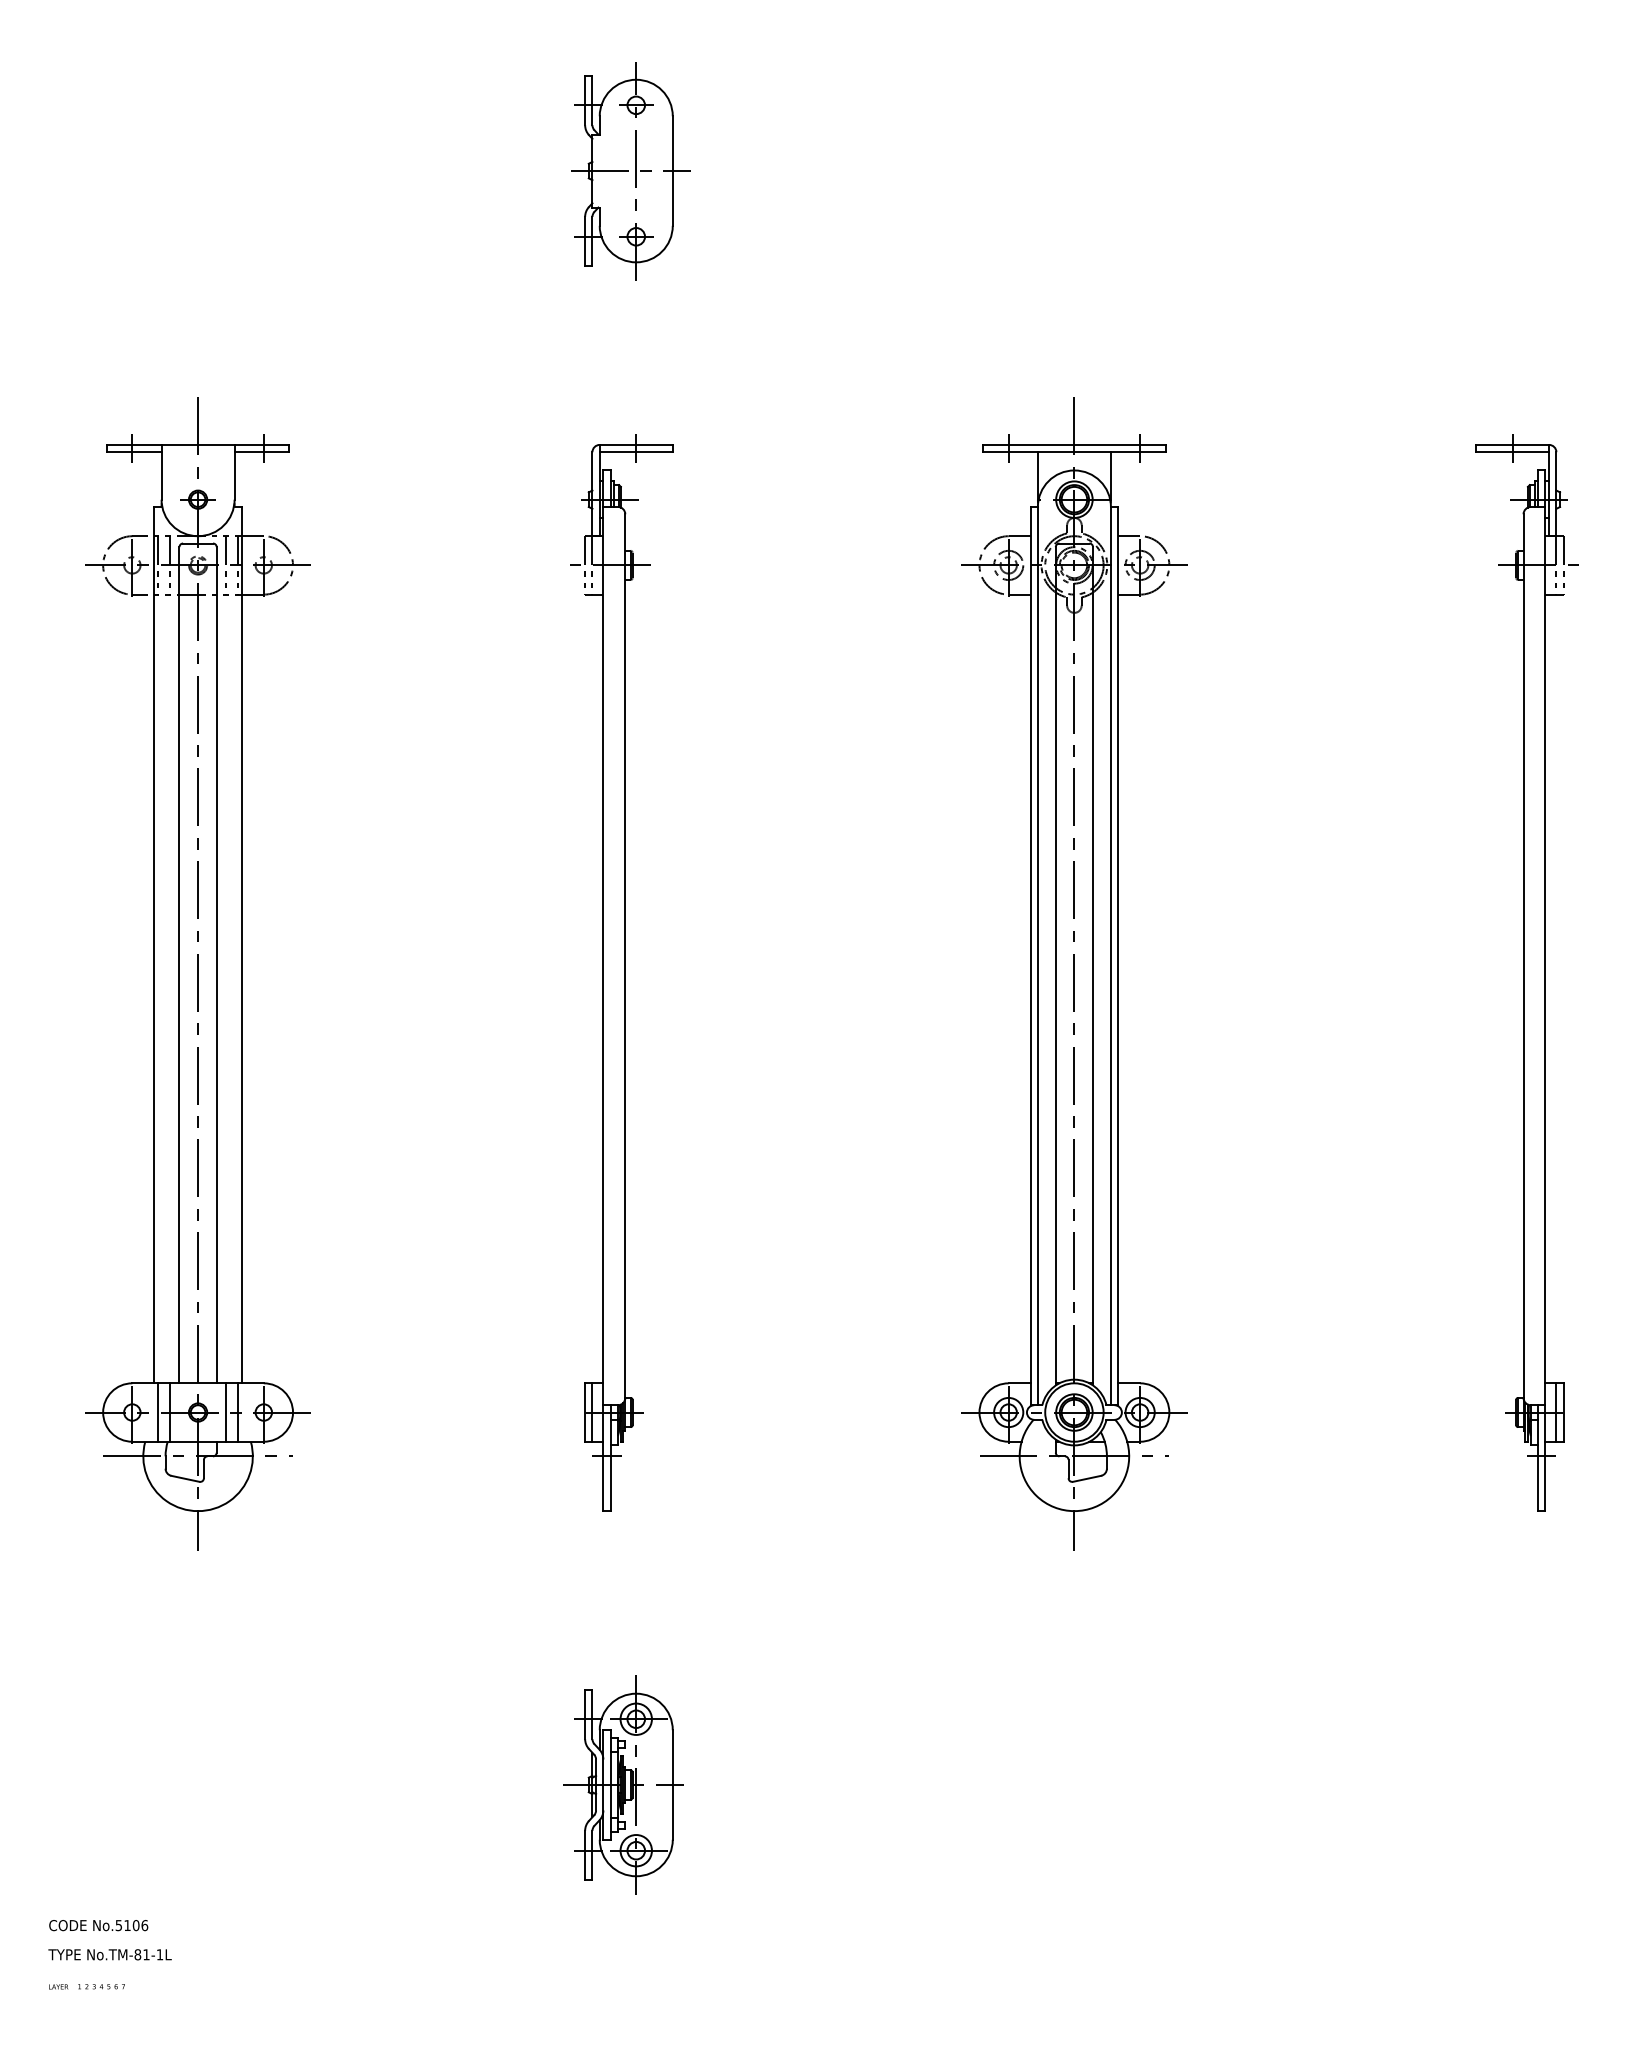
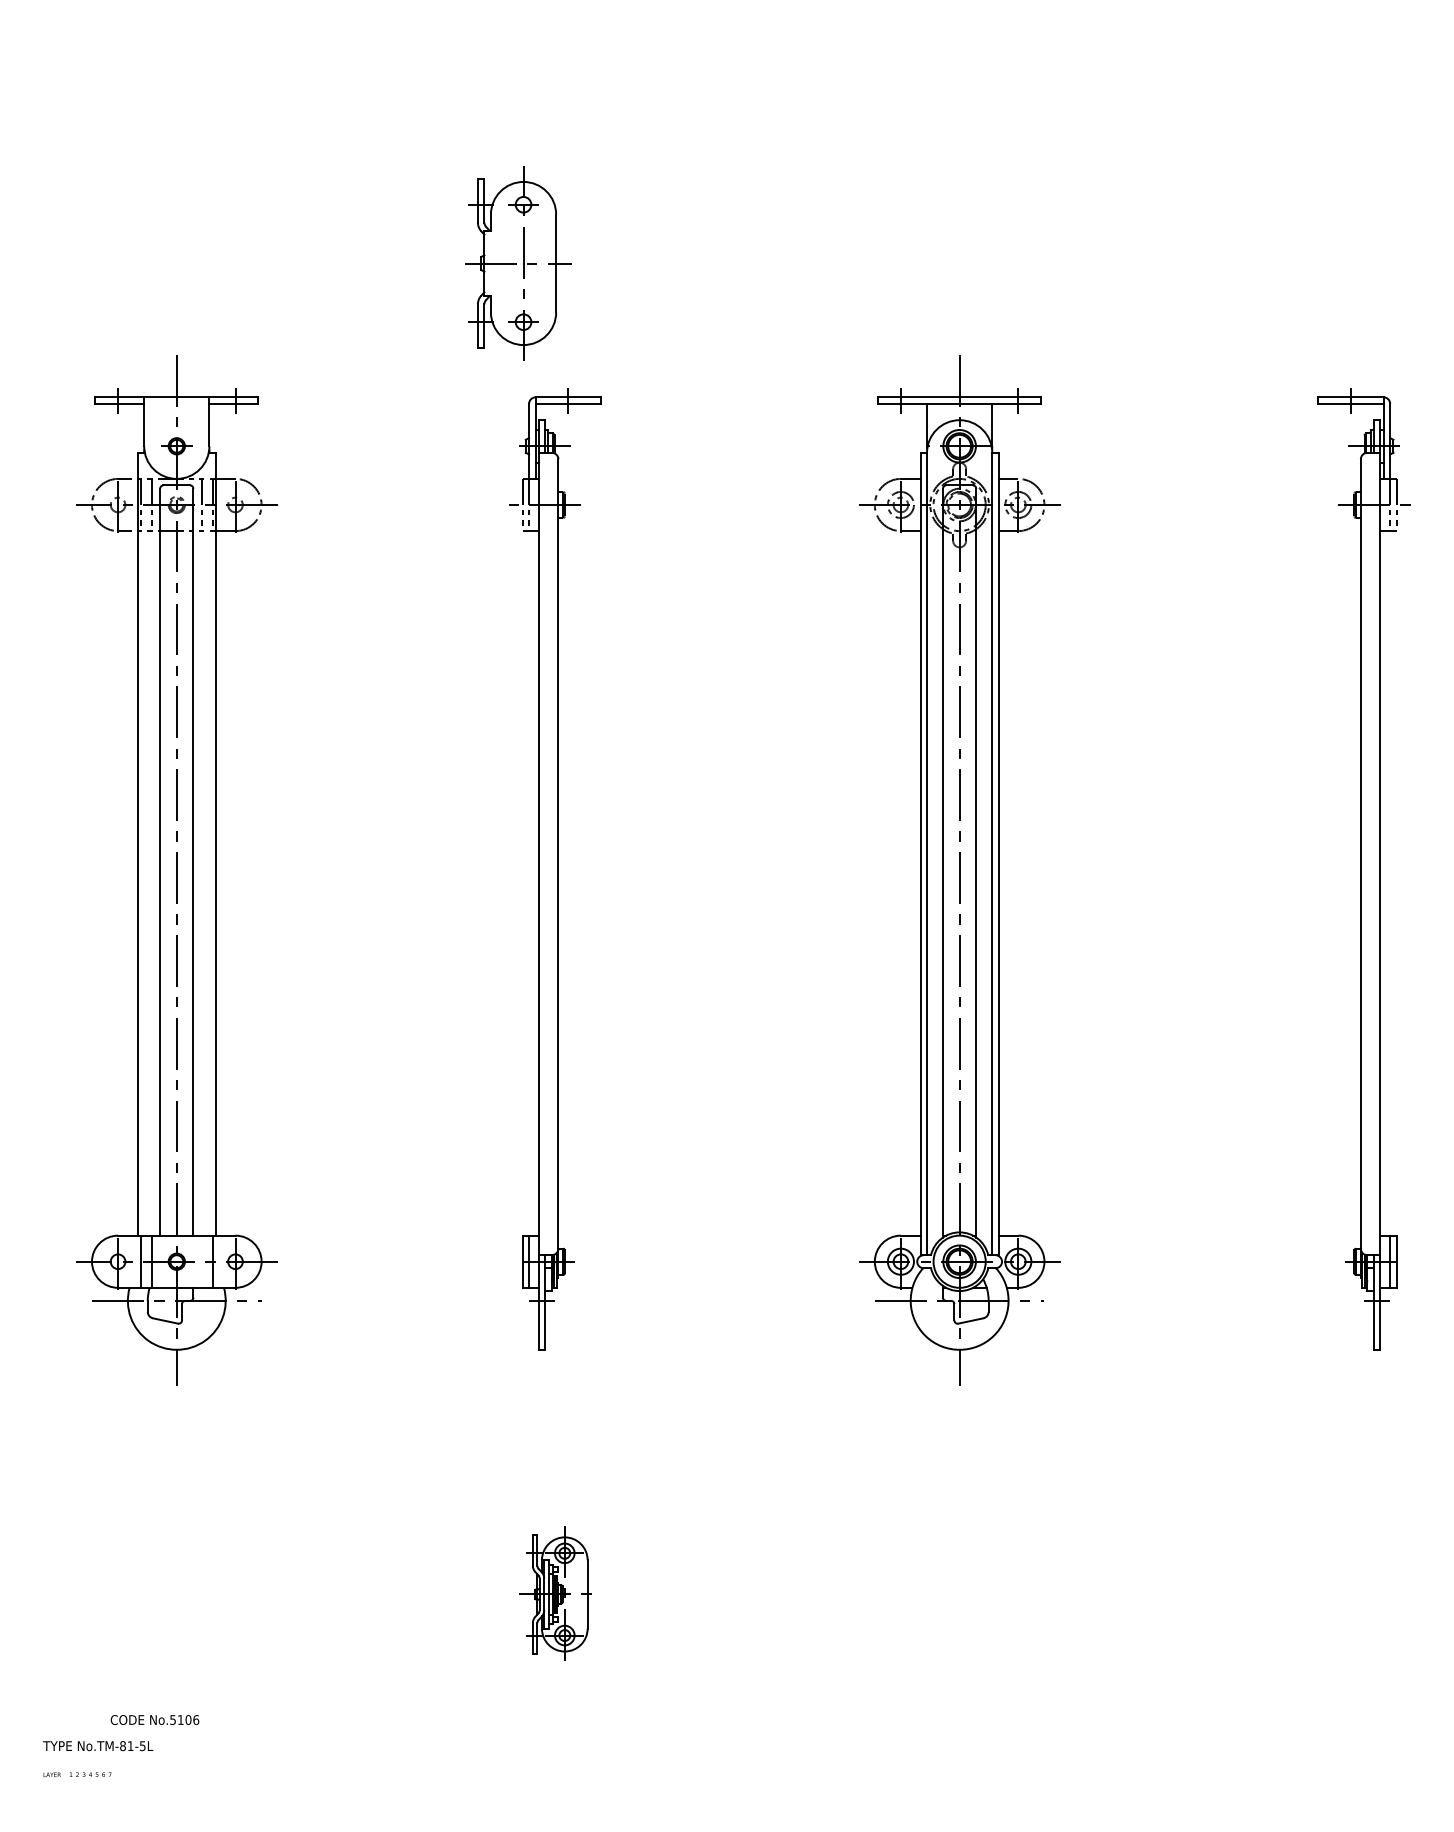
part: (630, 171) -> (518, 263), moved
line: (226, 1412) -> (202, 1261), removed
part: (623, 1784) -> (556, 1594), size x0.7
text: (98, 1925) -> (154, 1719), moved
text: (159, 1954) -> (142, 1745), No.TM-81-1L -> No.TM-81-5L

